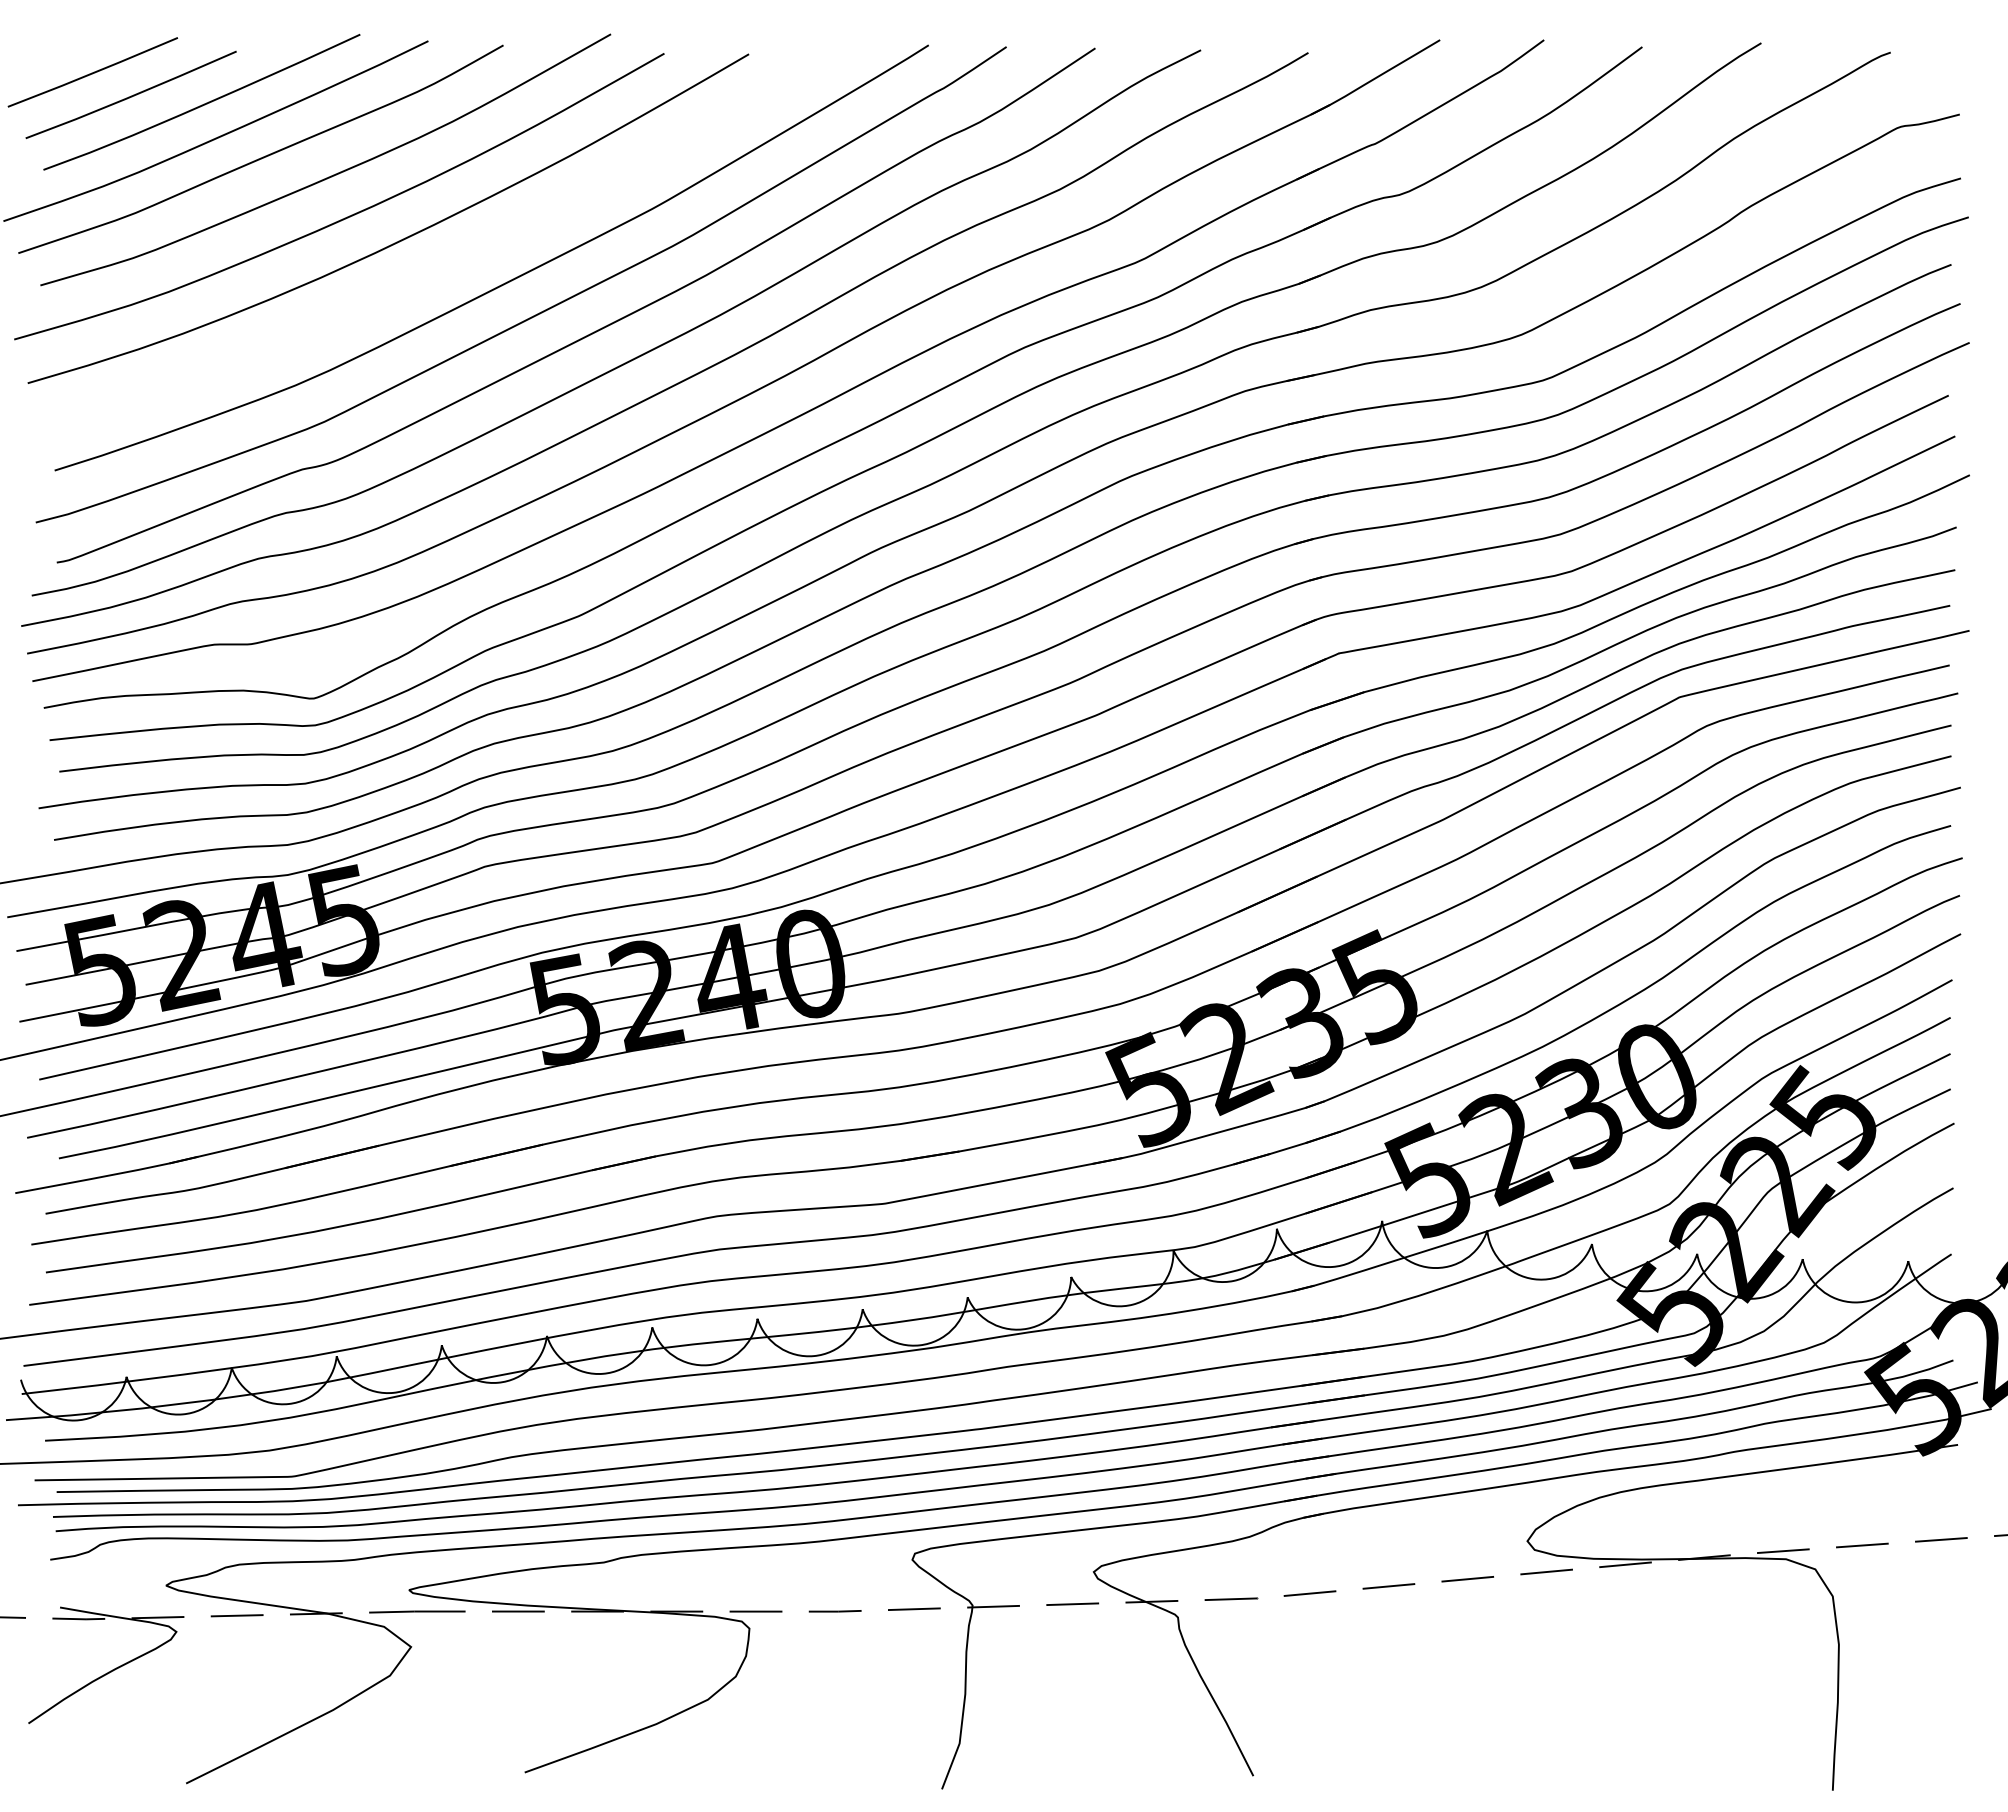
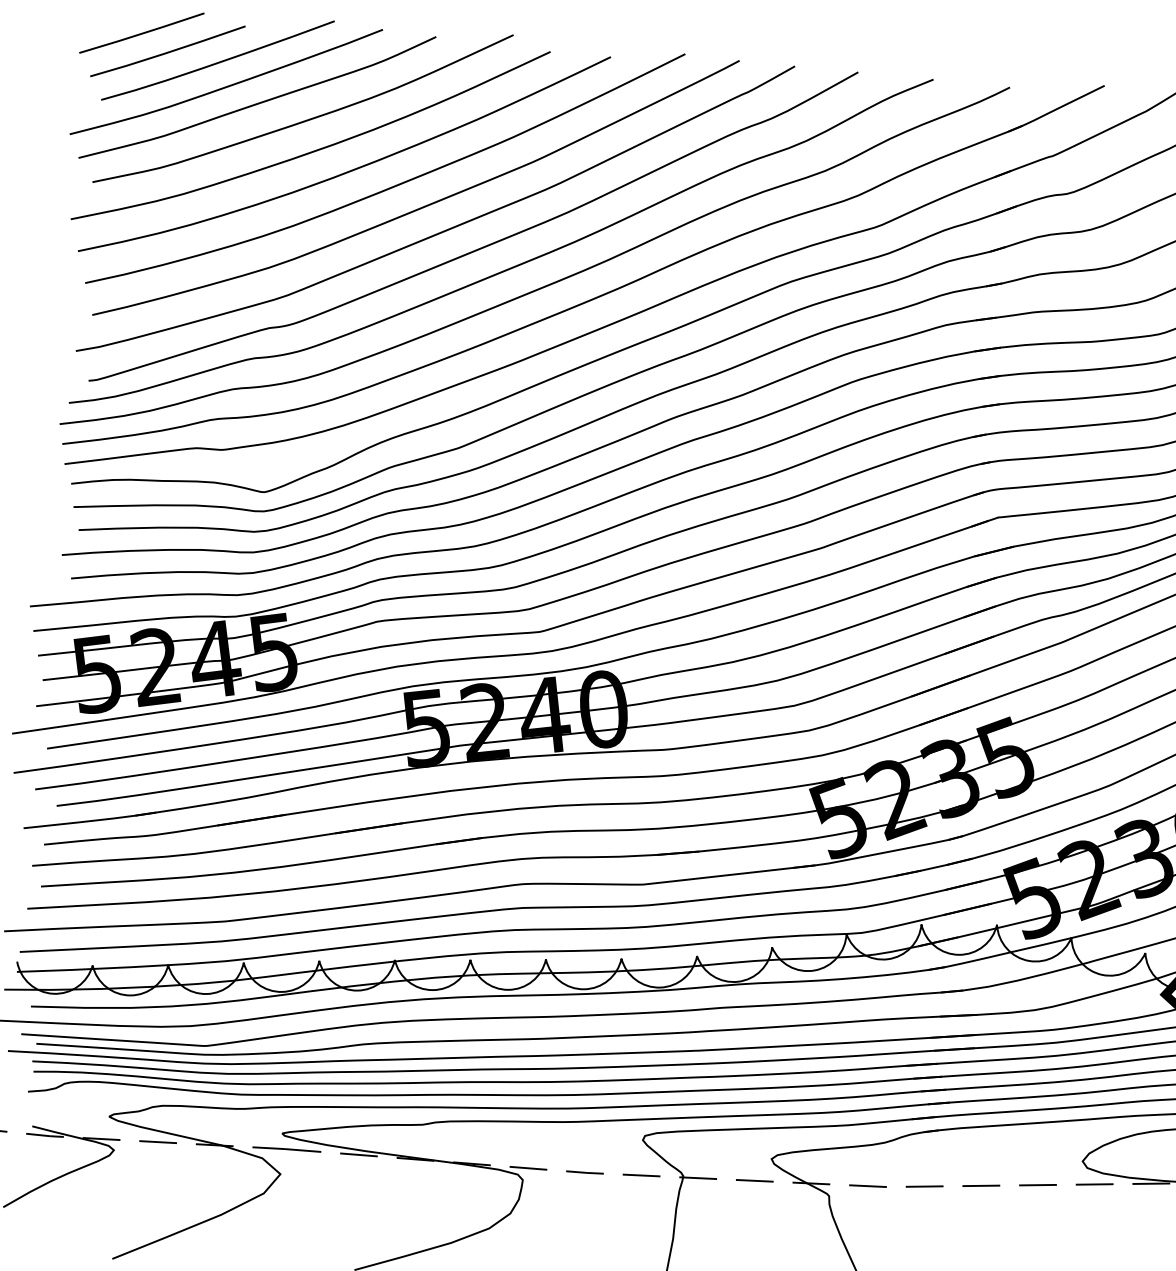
curve: (458, 258) -> (392, 186), added

